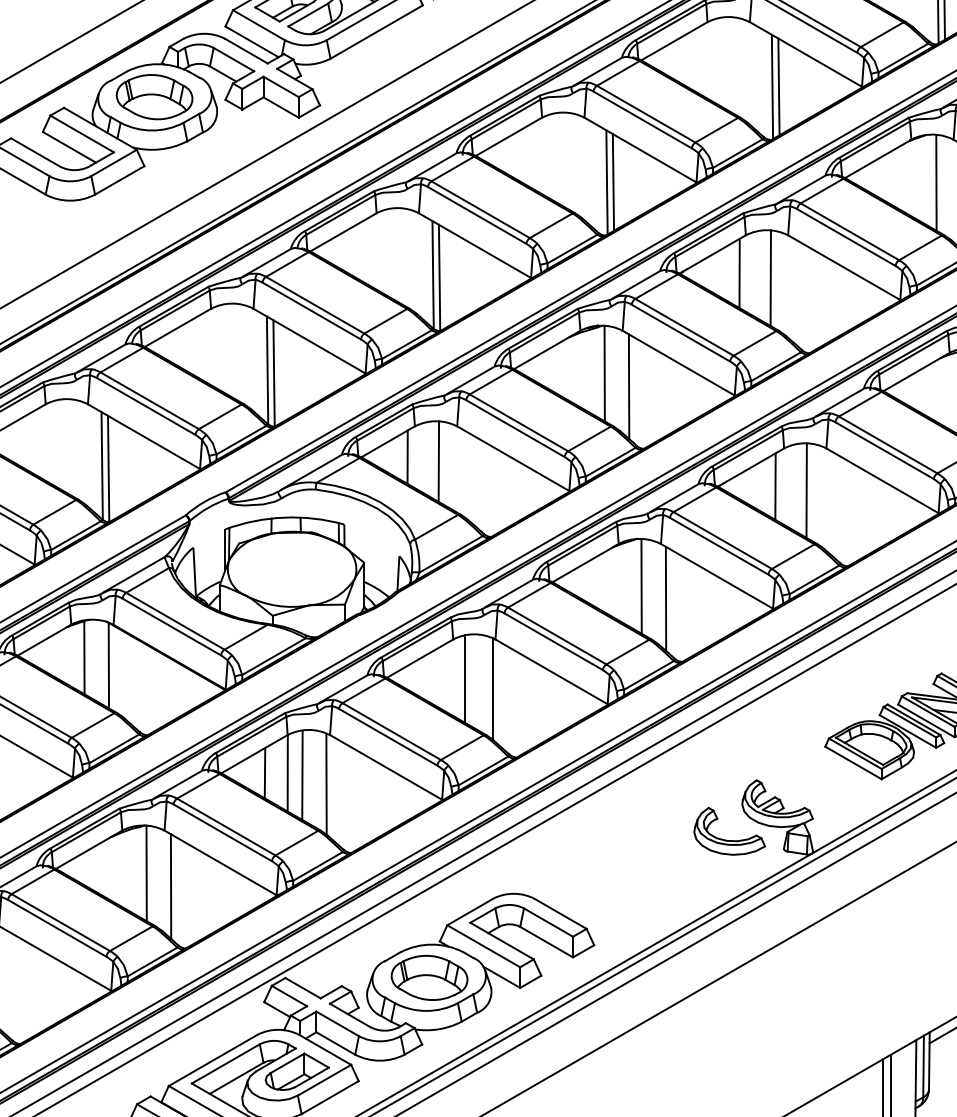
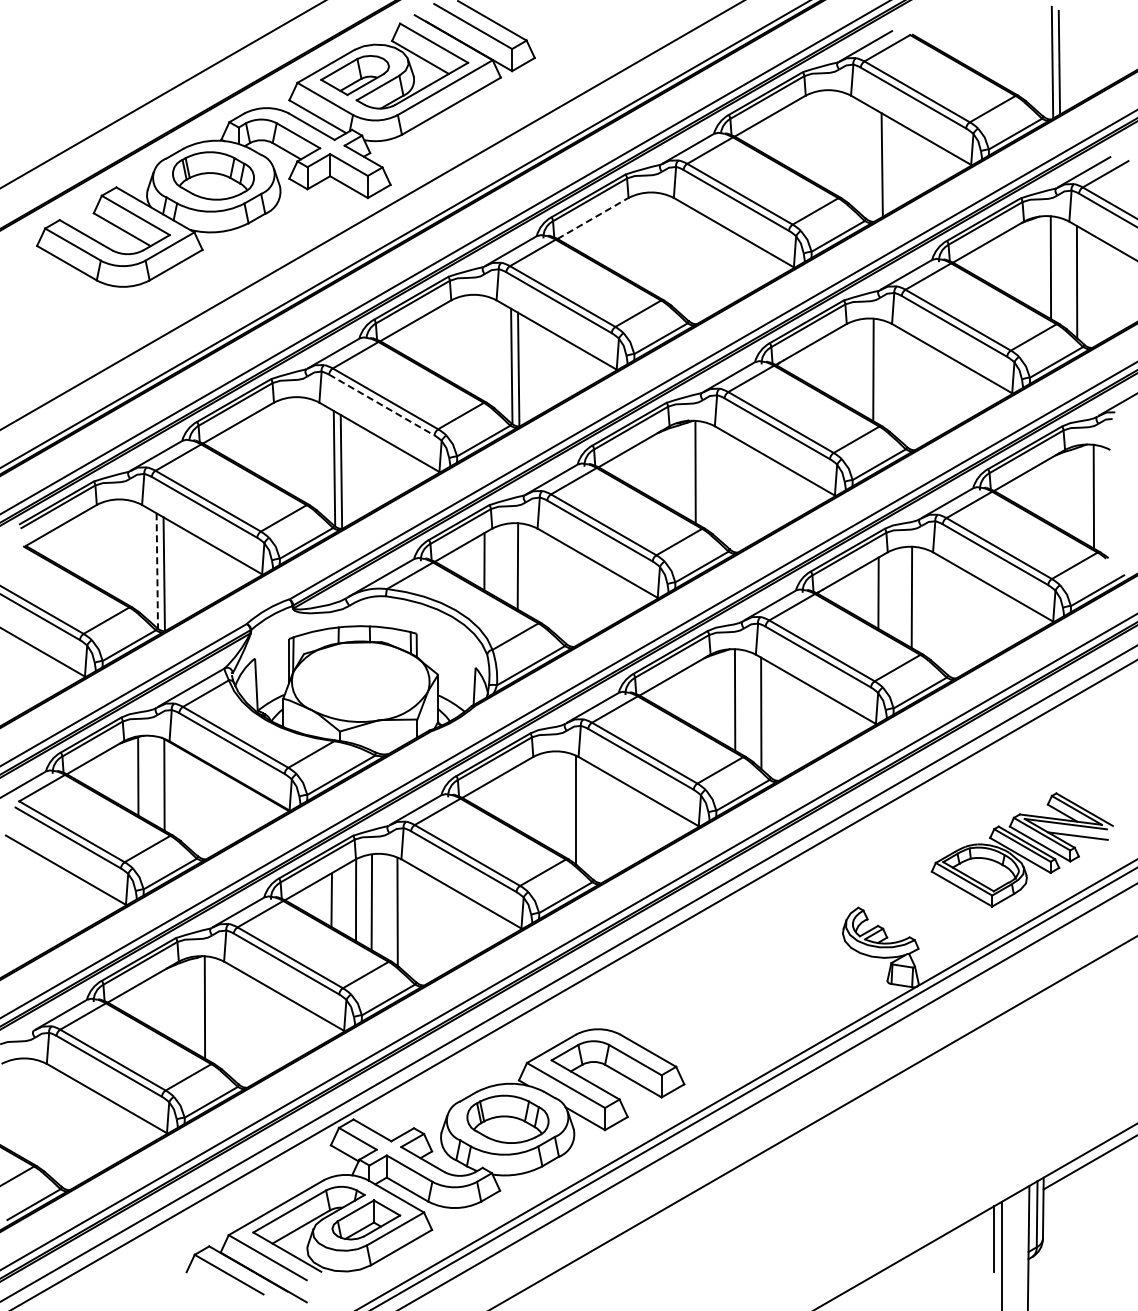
line: (771, 86) -> (874, 164), removed
line: (509, 136) -> (593, 218), solid -> dashed
line: (606, 182) -> (697, 267), removed
line: (613, 182) -> (704, 267), removed
line: (739, 273) -> (839, 364), removed
line: (311, 311) -> (381, 405), solid -> dashed
line: (628, 387) -> (721, 486), removed
line: (102, 466) -> (157, 571), solid -> dashed
line: (464, 679) -> (545, 799), removed
part: (729, 839) -> (829, 971), removed
line: (170, 886) -> (230, 1021), removed

